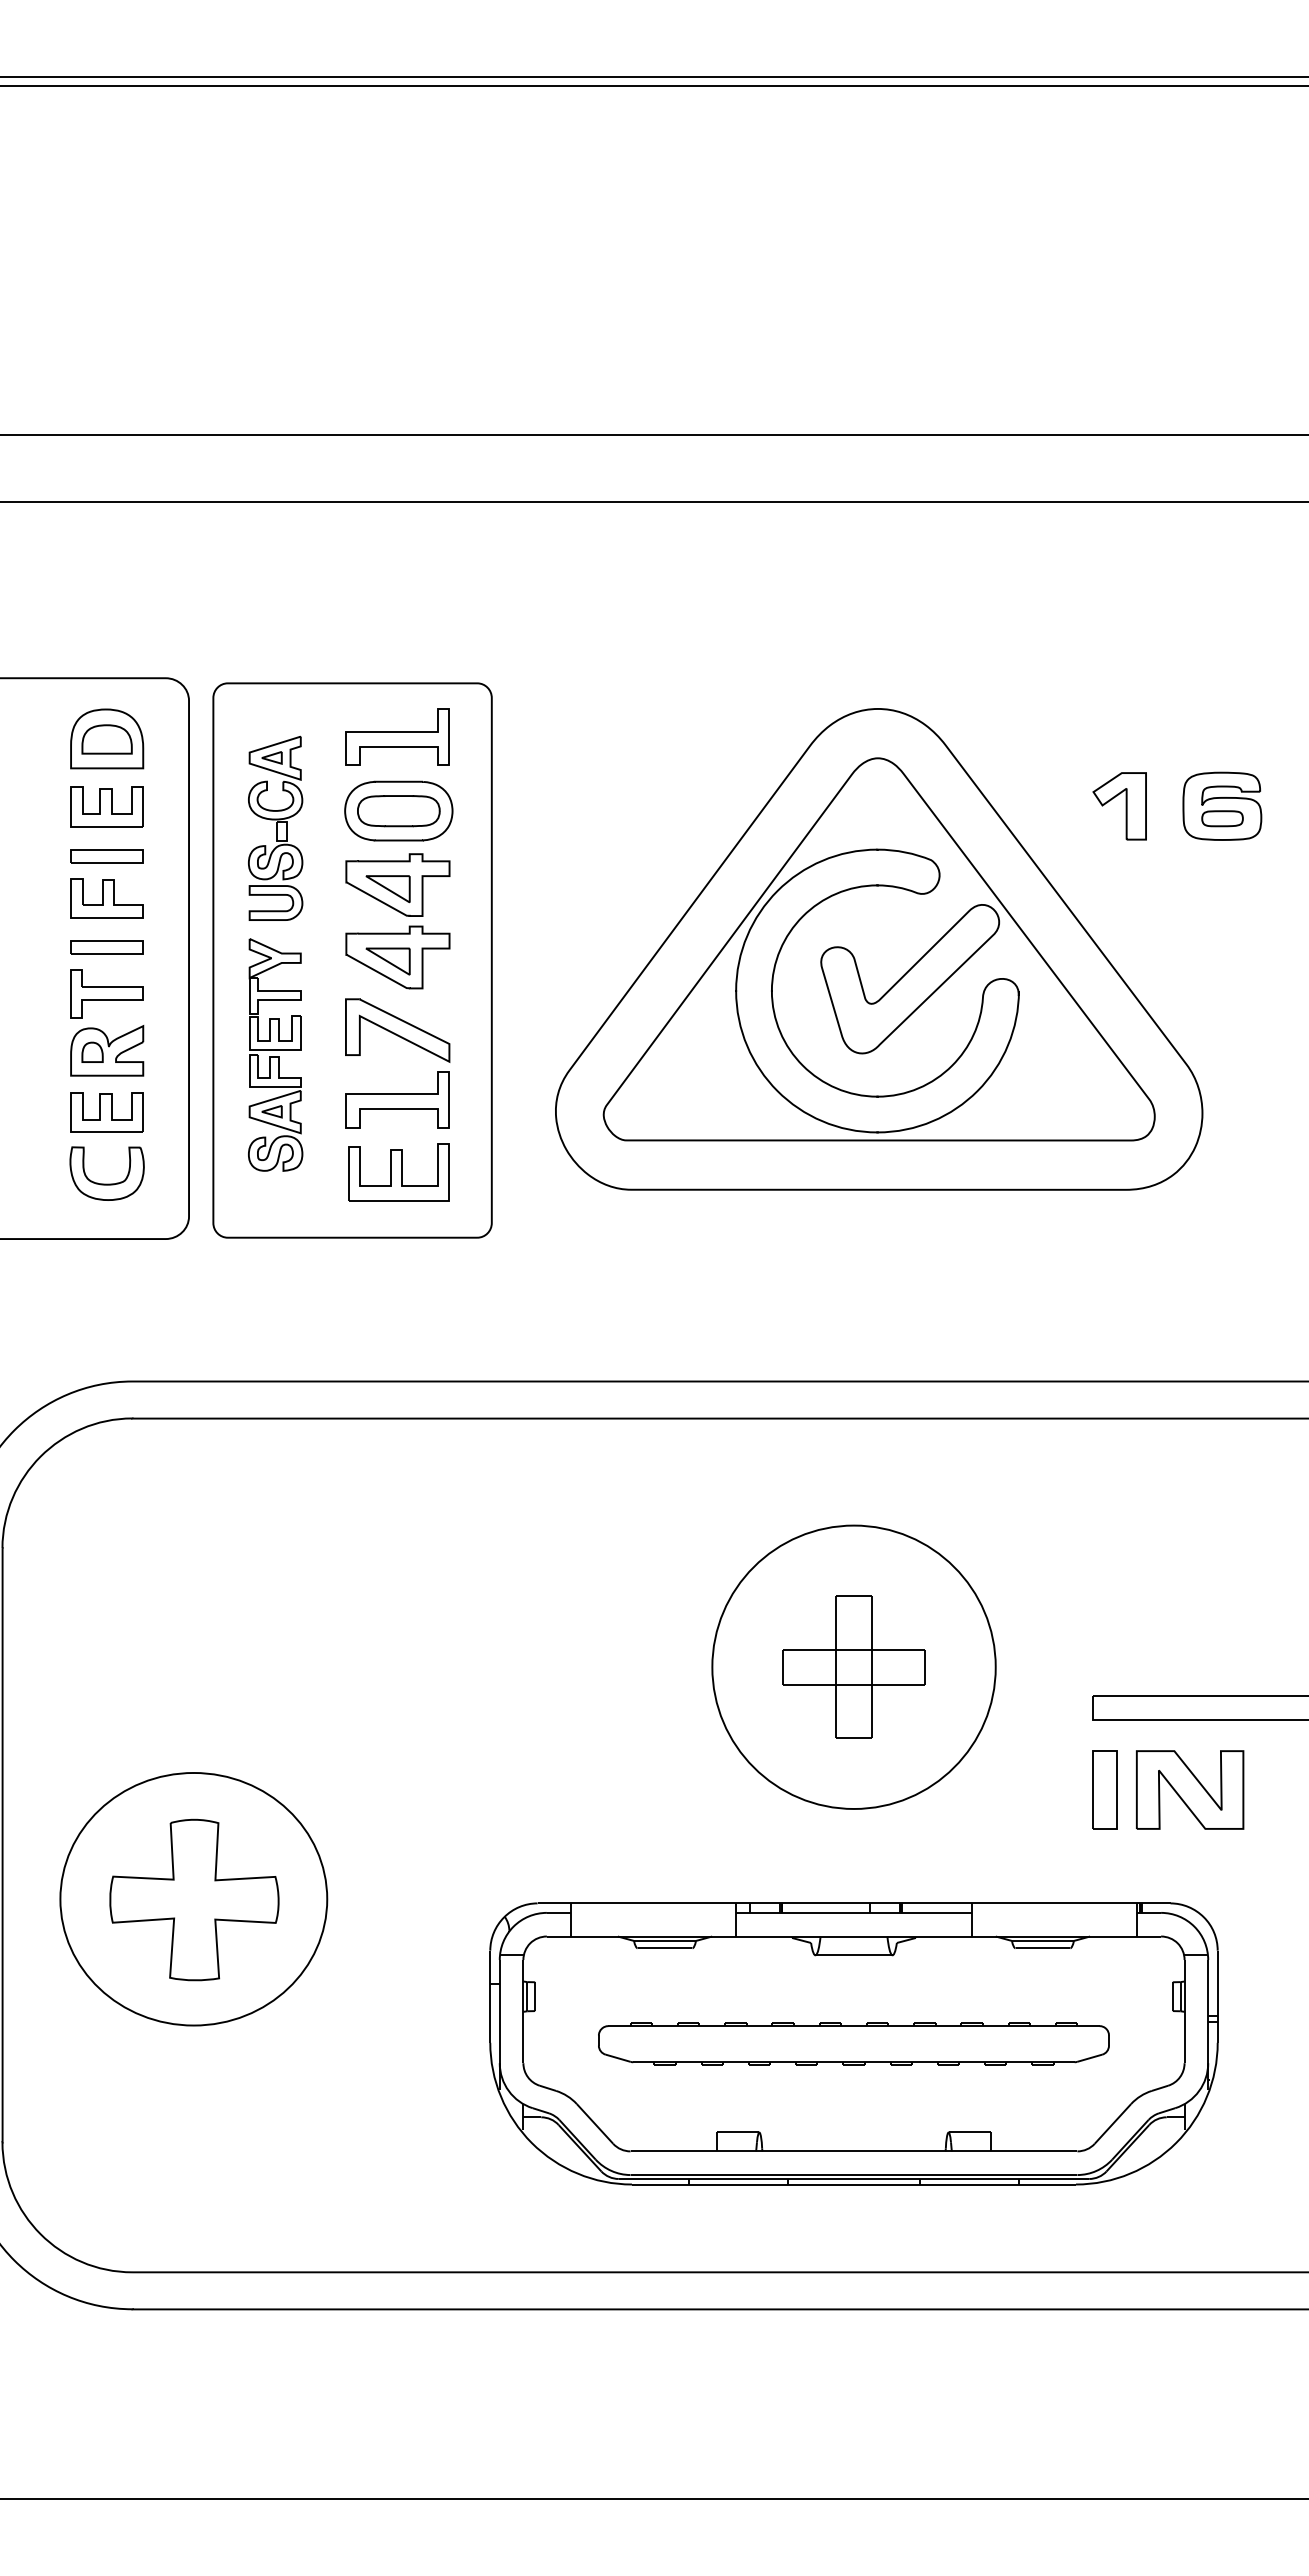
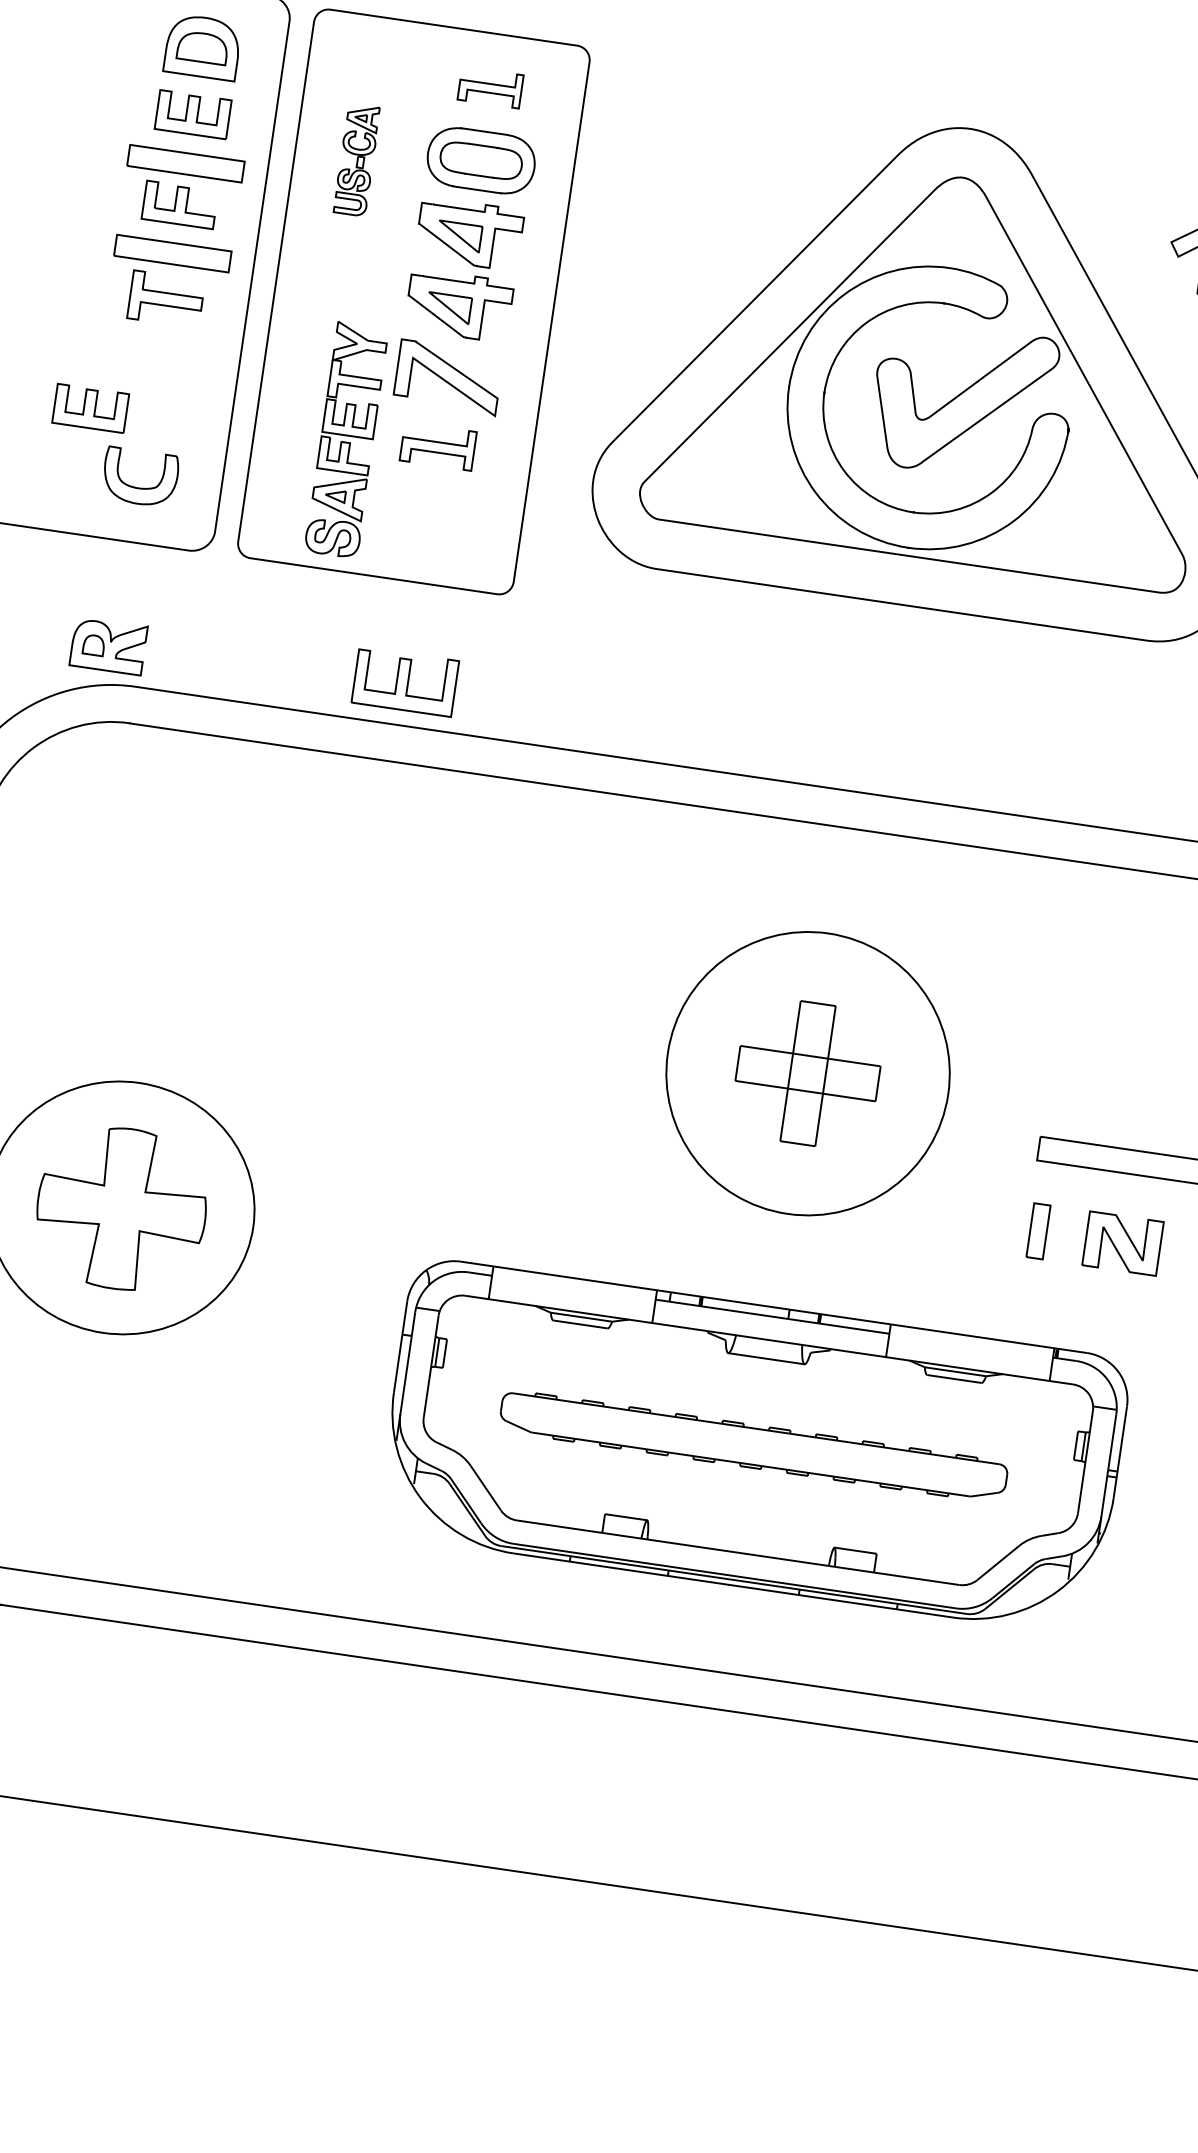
part: (397, 736) -> (490, 86), size x0.6
part: (275, 827) -> (356, 159), size x0.6
part: (106, 856) -> (185, 163), size x1.6
part: (106, 947) -> (172, 253), size x1.6
part: (107, 1050) -> (109, 645), moved
part: (275, 1054) -> (347, 439), moved
part: (397, 1099) -> (438, 445), size x0.7
part: (106, 1112) -> (90, 408), moved
part: (398, 1172) -> (404, 681), moved
part: (1104, 1789) -> (1038, 1230), size x0.7
part: (1190, 1789) -> (1123, 1243), size x0.7

